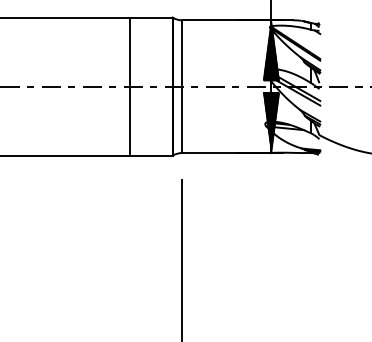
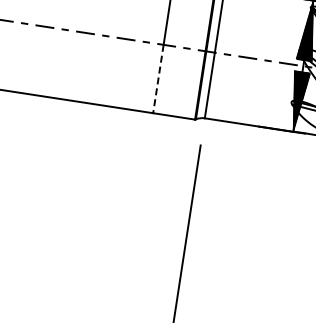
line: (130, 121) -> (158, 79), solid -> dashed

